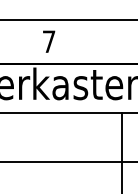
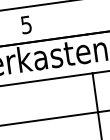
text: (49, 41) -> (26, 24), 7 -> 5

